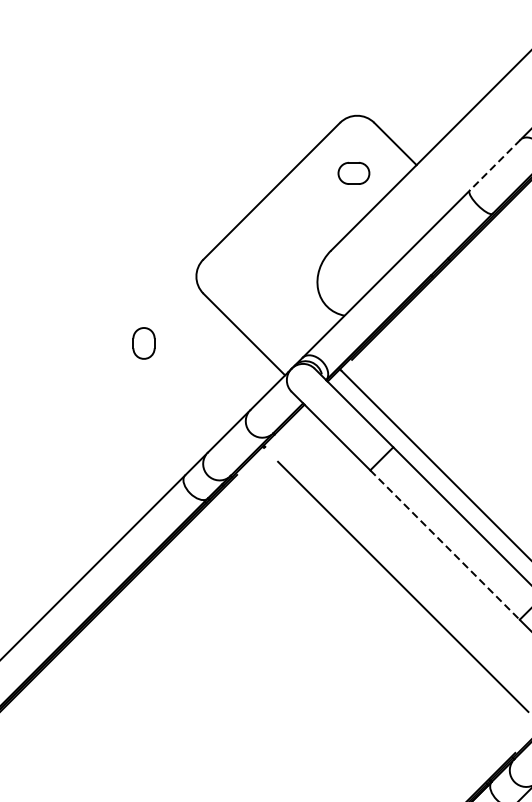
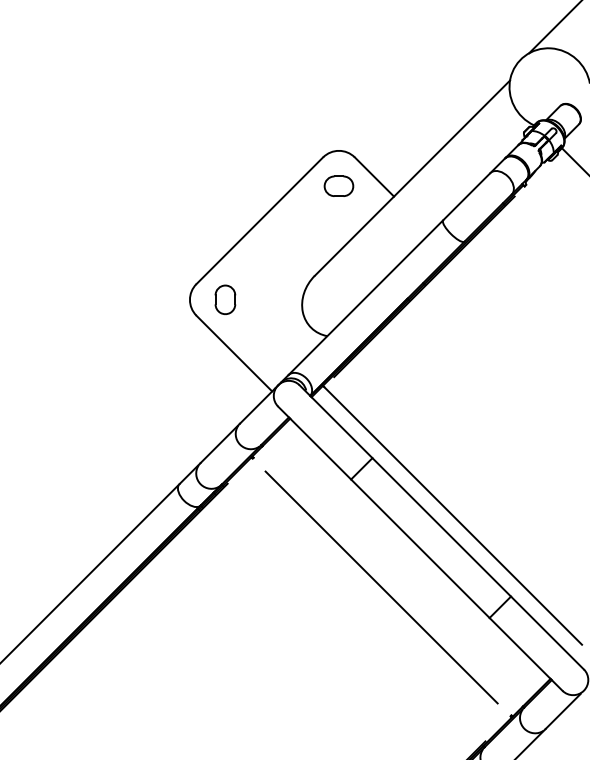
line: (494, 166) -> (466, 197), dashed -> solid
part: (353, 172) -> (338, 185), moved
part: (144, 343) -> (225, 299), moved
line: (445, 544) -> (420, 548), dashed -> solid

